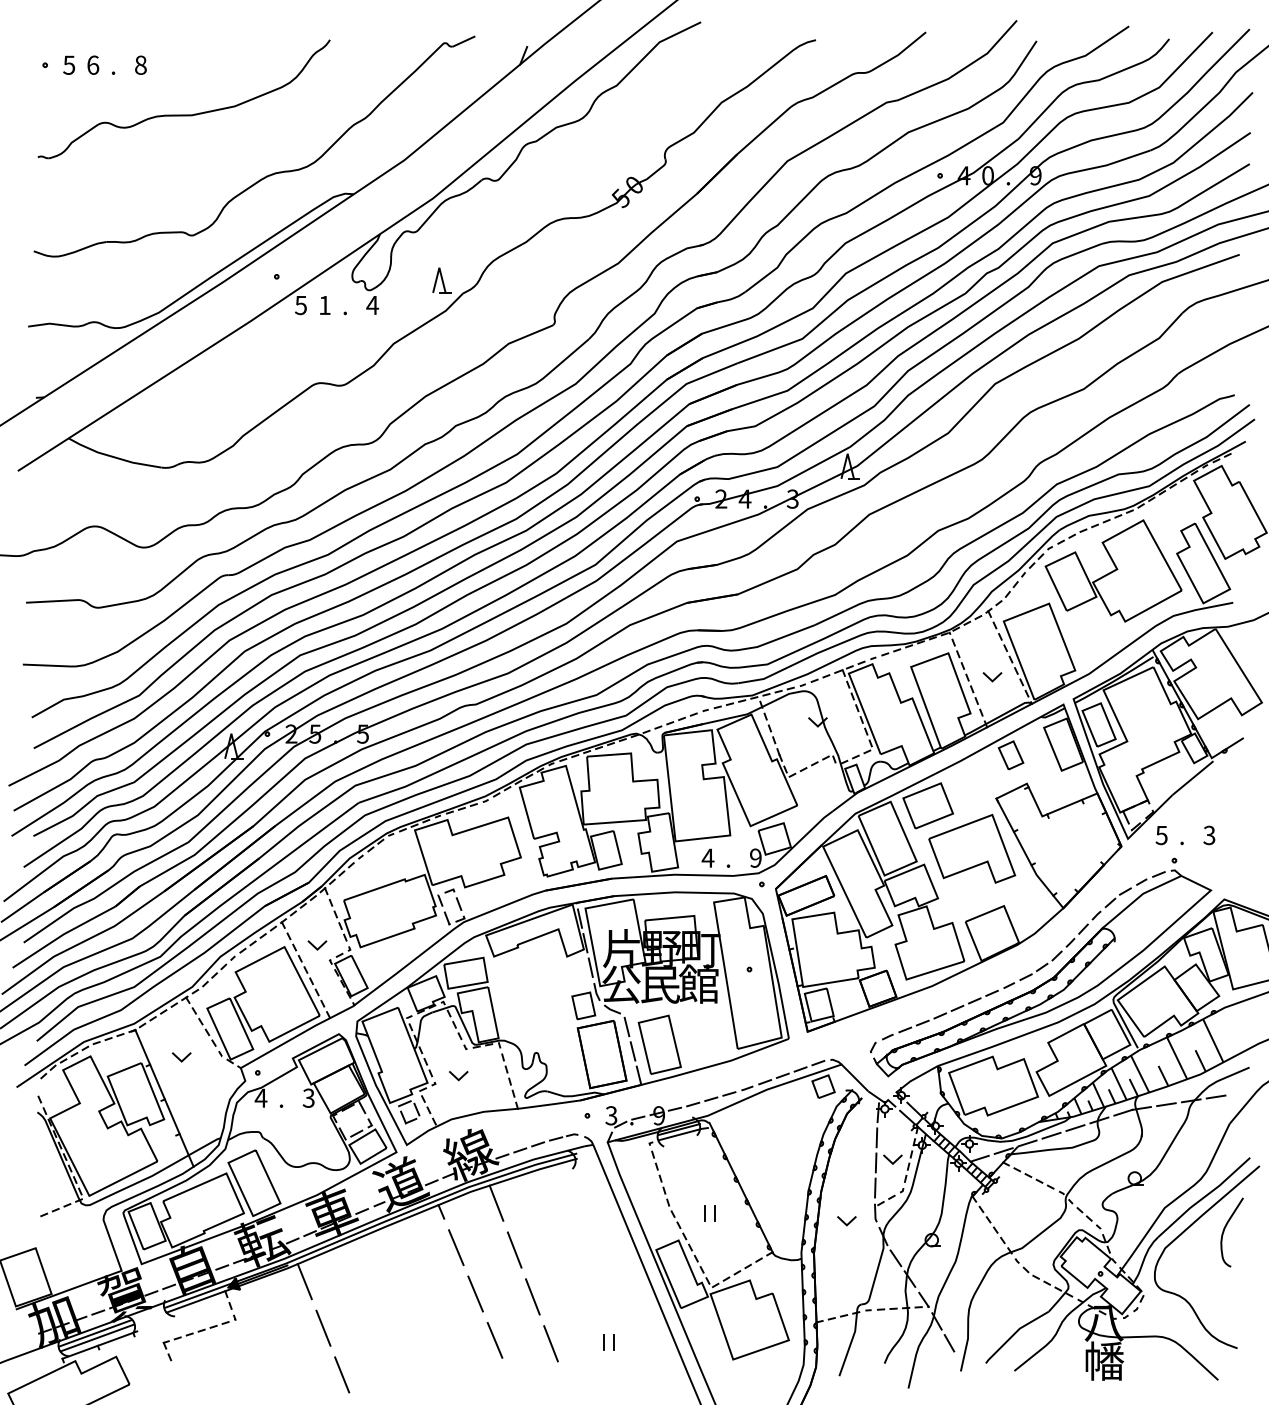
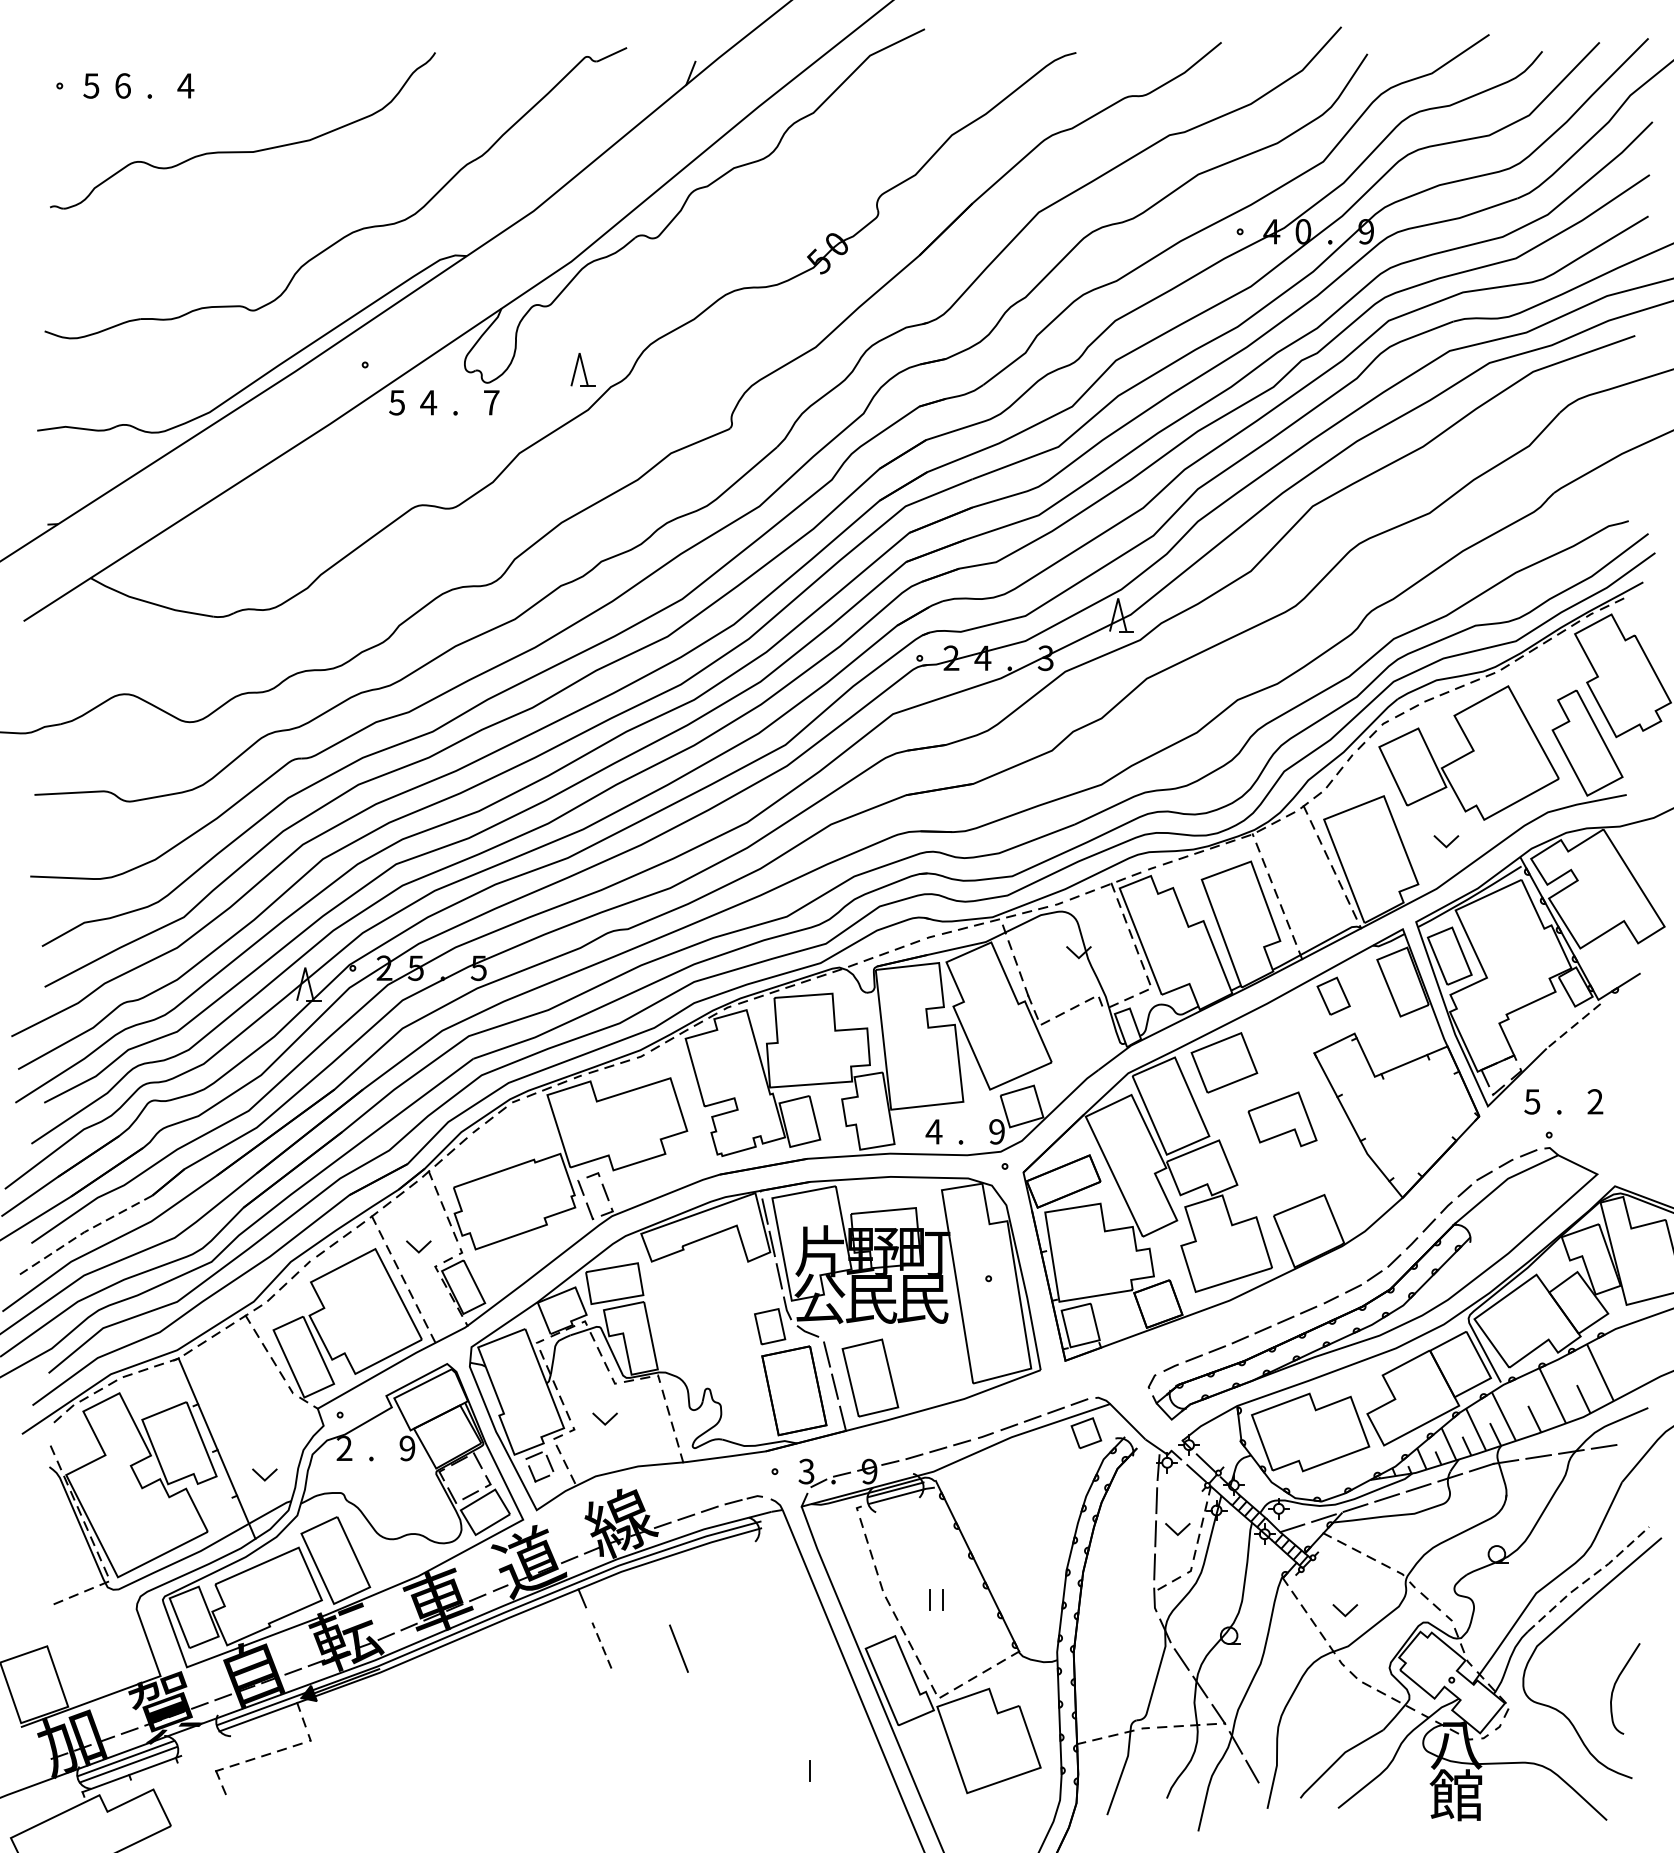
text: (140, 64) -> (185, 84), 8 -> 4
text: (324, 305) -> (428, 402), 1 -> 4
text: (372, 305) -> (491, 402), 4 -> 7
line: (992, 679) -> (1446, 844), moved
line: (1193, 778) -> (1574, 1026), solid -> dashed
text: (1209, 835) -> (1595, 1101), 3 -> 2
part: (972, 848) -> (1282, 1119), size x0.6
line: (63, 934) -> (83, 1232), solid -> dashed
text: (698, 983) -> (921, 1297), 館 -> 民
line: (179, 1058) -> (261, 1476), moved
text: (260, 1097) -> (343, 1447), 4 -> 2
text: (308, 1097) -> (407, 1447), 3 -> 9
line: (1204, 1197) -> (1588, 1579), solid -> dashed
line: (496, 1202) -> (654, 1586), removed
line: (845, 1222) -> (1343, 1612), moved
curve: (1225, 1229) -> (1616, 1684), moved
line: (456, 1247) -> (602, 1645), solid -> dashed
line: (304, 1281) -> (401, 1690), removed
line: (475, 1293) -> (627, 1706), removed
line: (532, 1296) -> (702, 1709), removed
line: (323, 1327) -> (426, 1750), removed
line: (494, 1339) -> (652, 1766), removed
line: (603, 1342) -> (796, 1770), removed
line: (550, 1343) -> (726, 1771), removed
text: (1103, 1360) -> (1455, 1794), 幡 -> 館
line: (342, 1374) -> (451, 1812), removed

